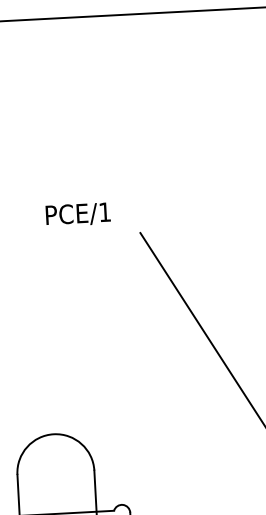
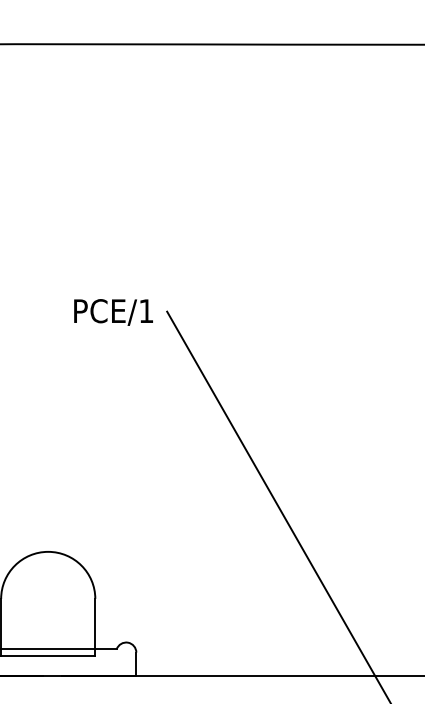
text: (78, 214) -> (113, 312), moved

